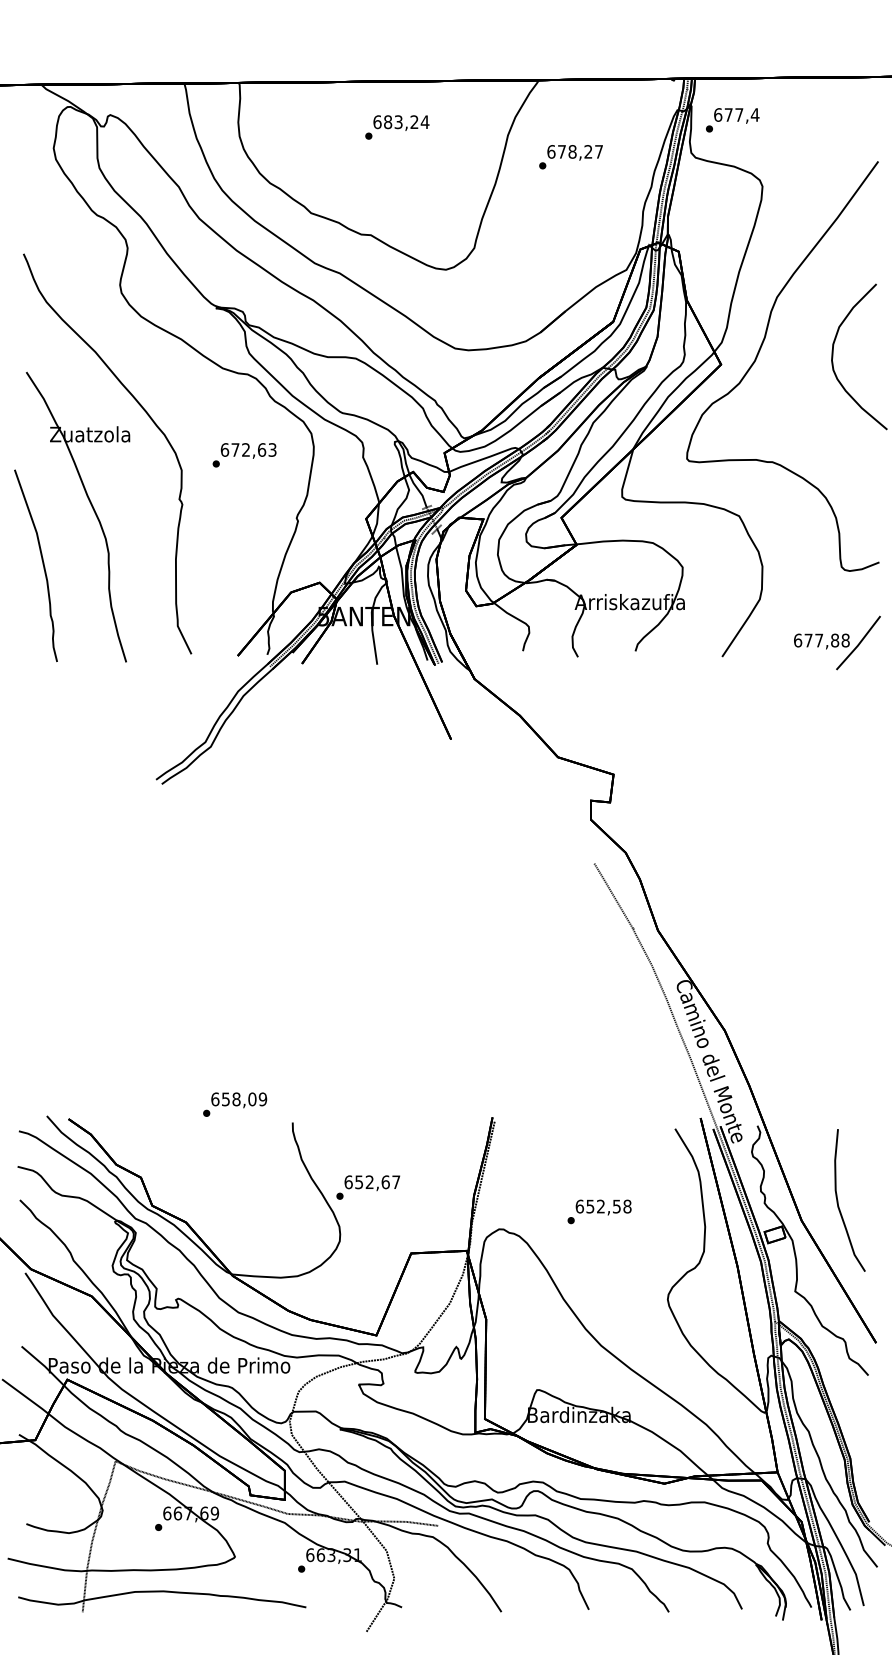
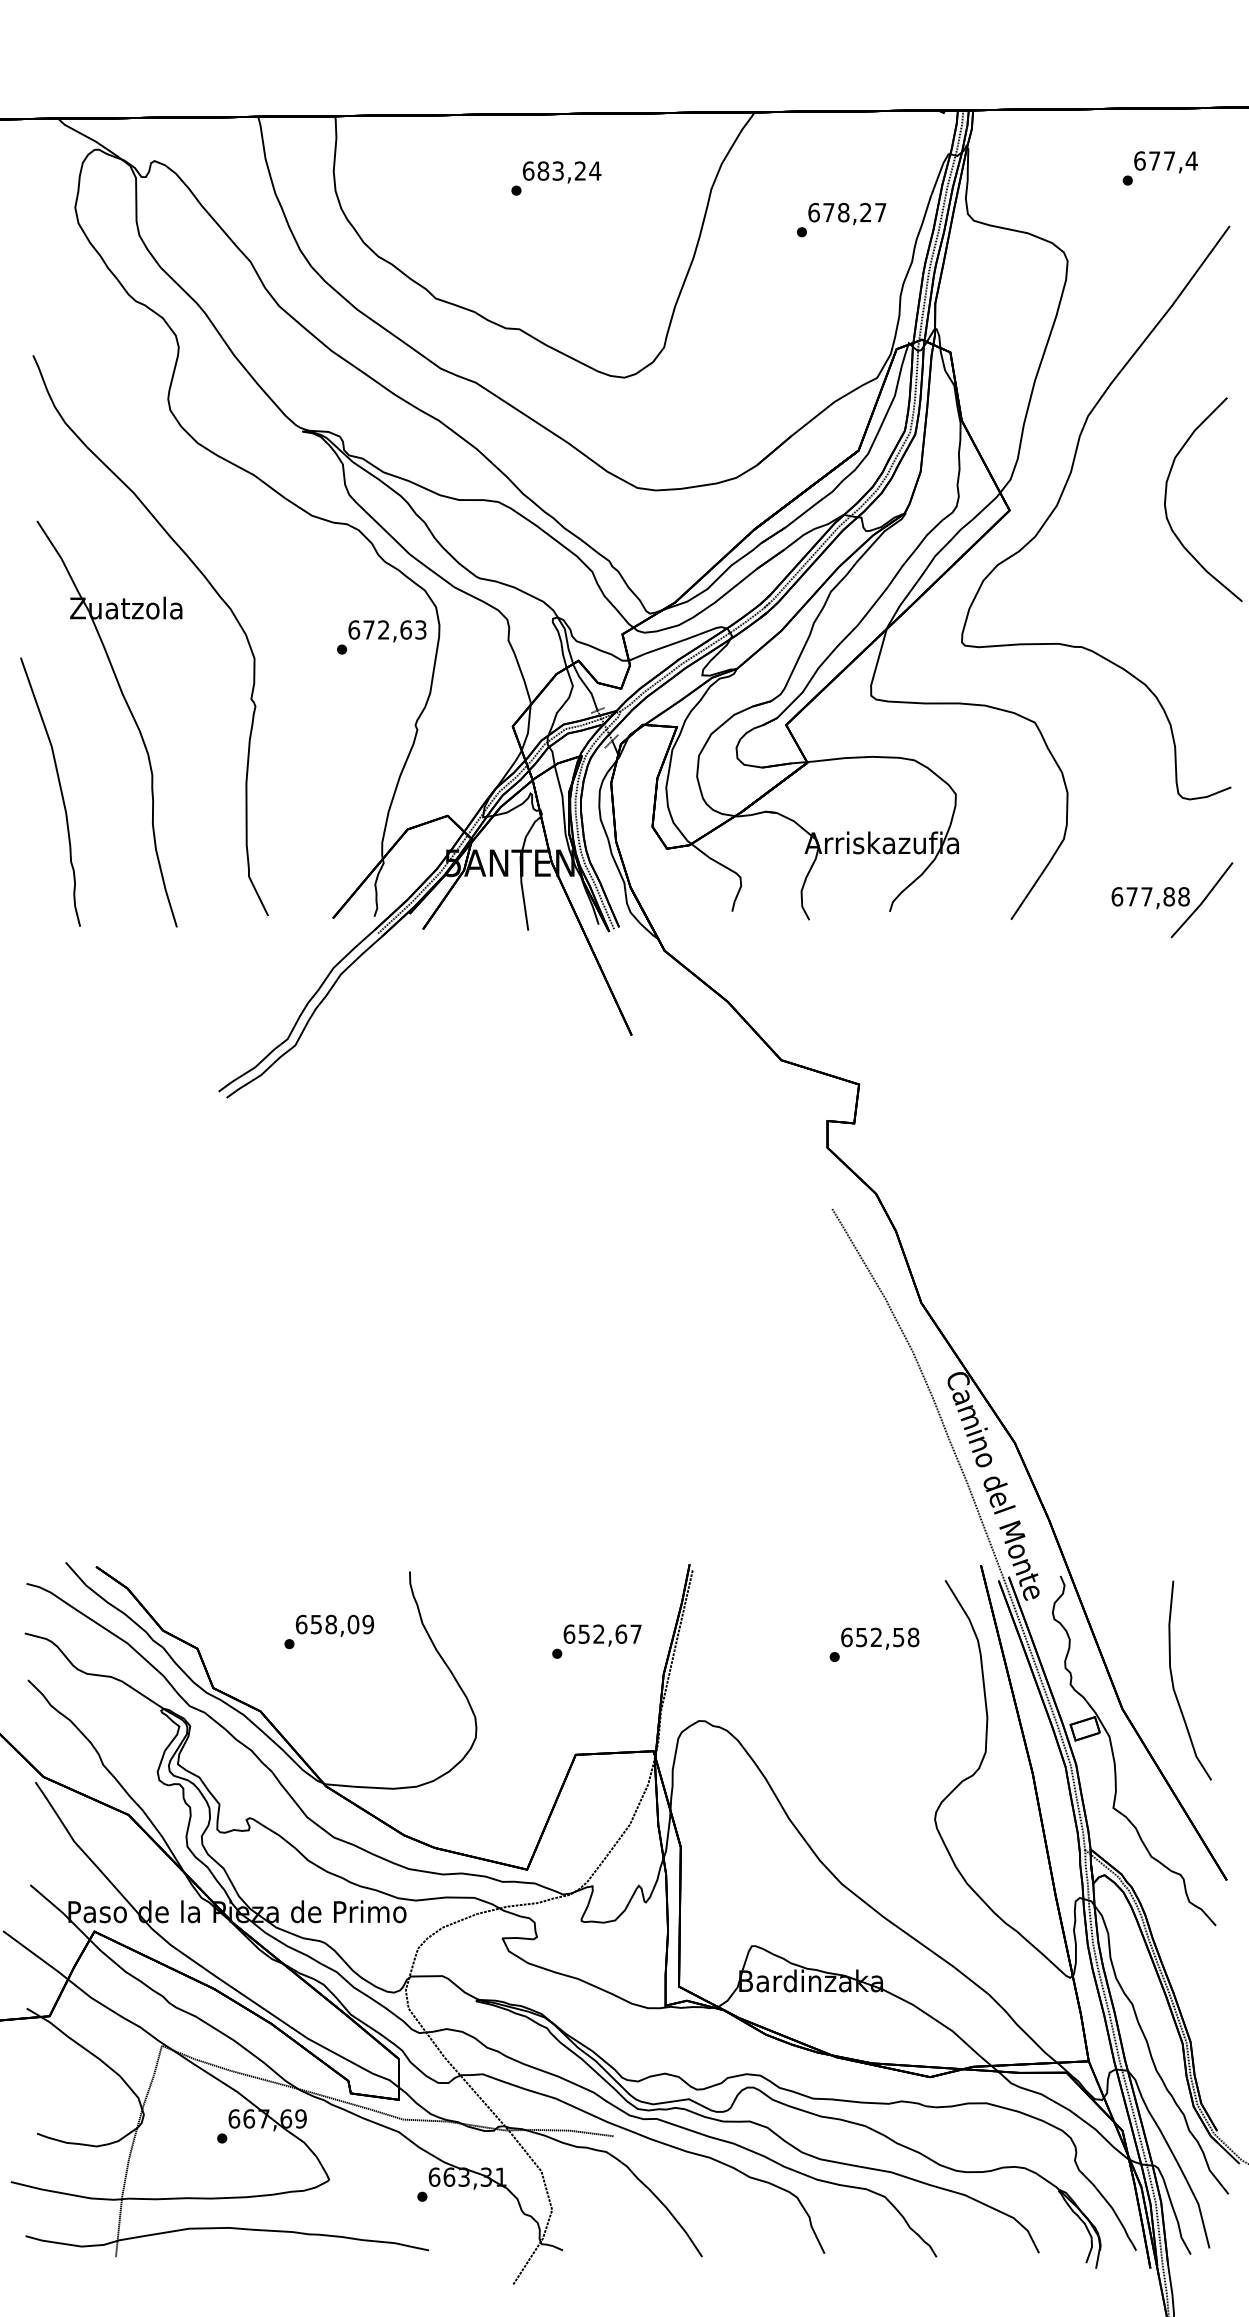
text: (732, 120) -> (1160, 168), moved
text: (570, 157) -> (840, 220), moved
text: (244, 455) -> (381, 637), moved
text: (235, 1104) -> (329, 1631), moved
text: (368, 1187) -> (597, 1641), moved
text: (599, 1211) -> (874, 1644), moved

